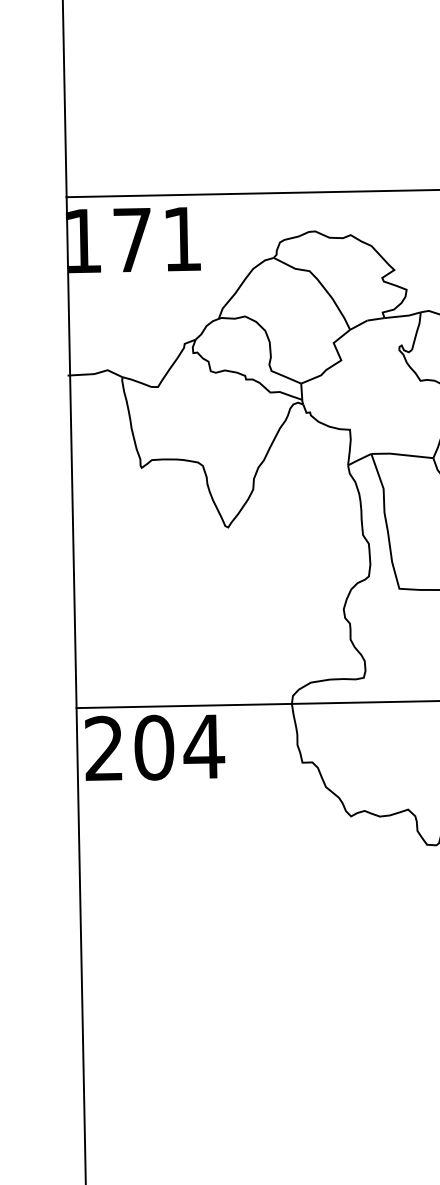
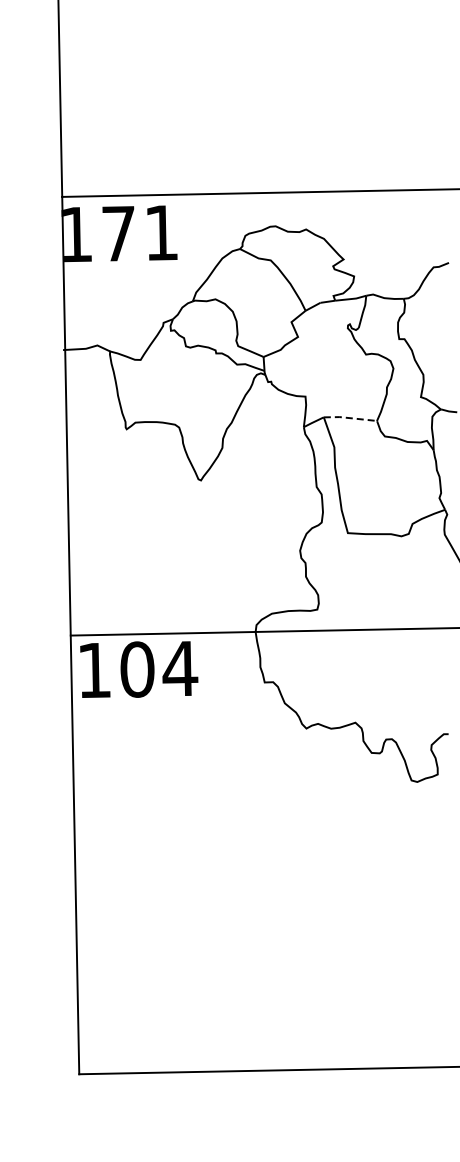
line: (401, 455) -> (349, 418), solid -> dashed
text: (104, 747) -> (94, 669), 204 -> 104

